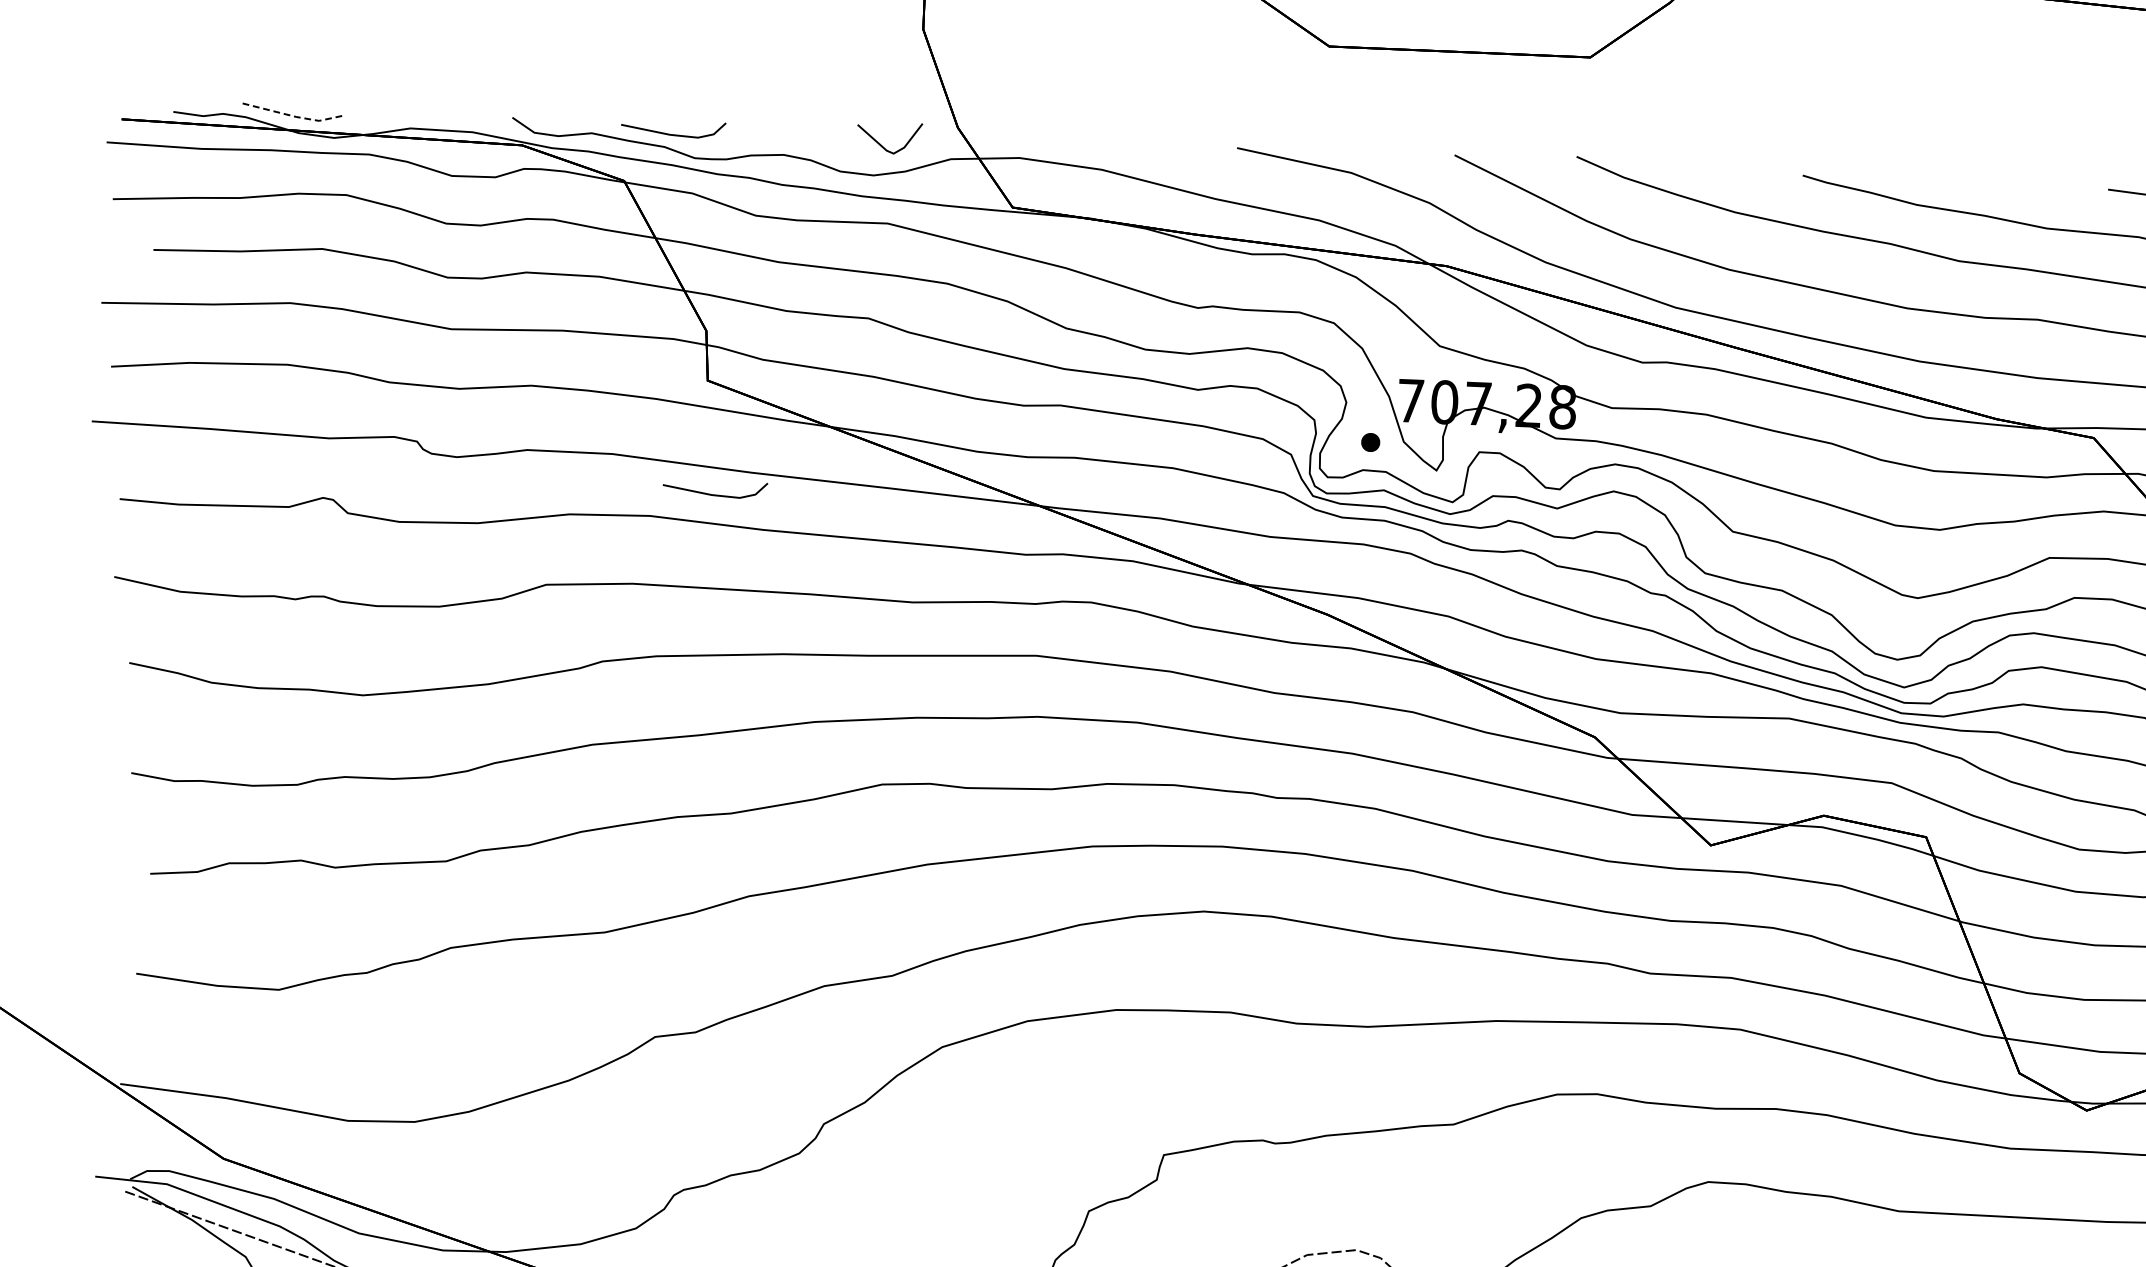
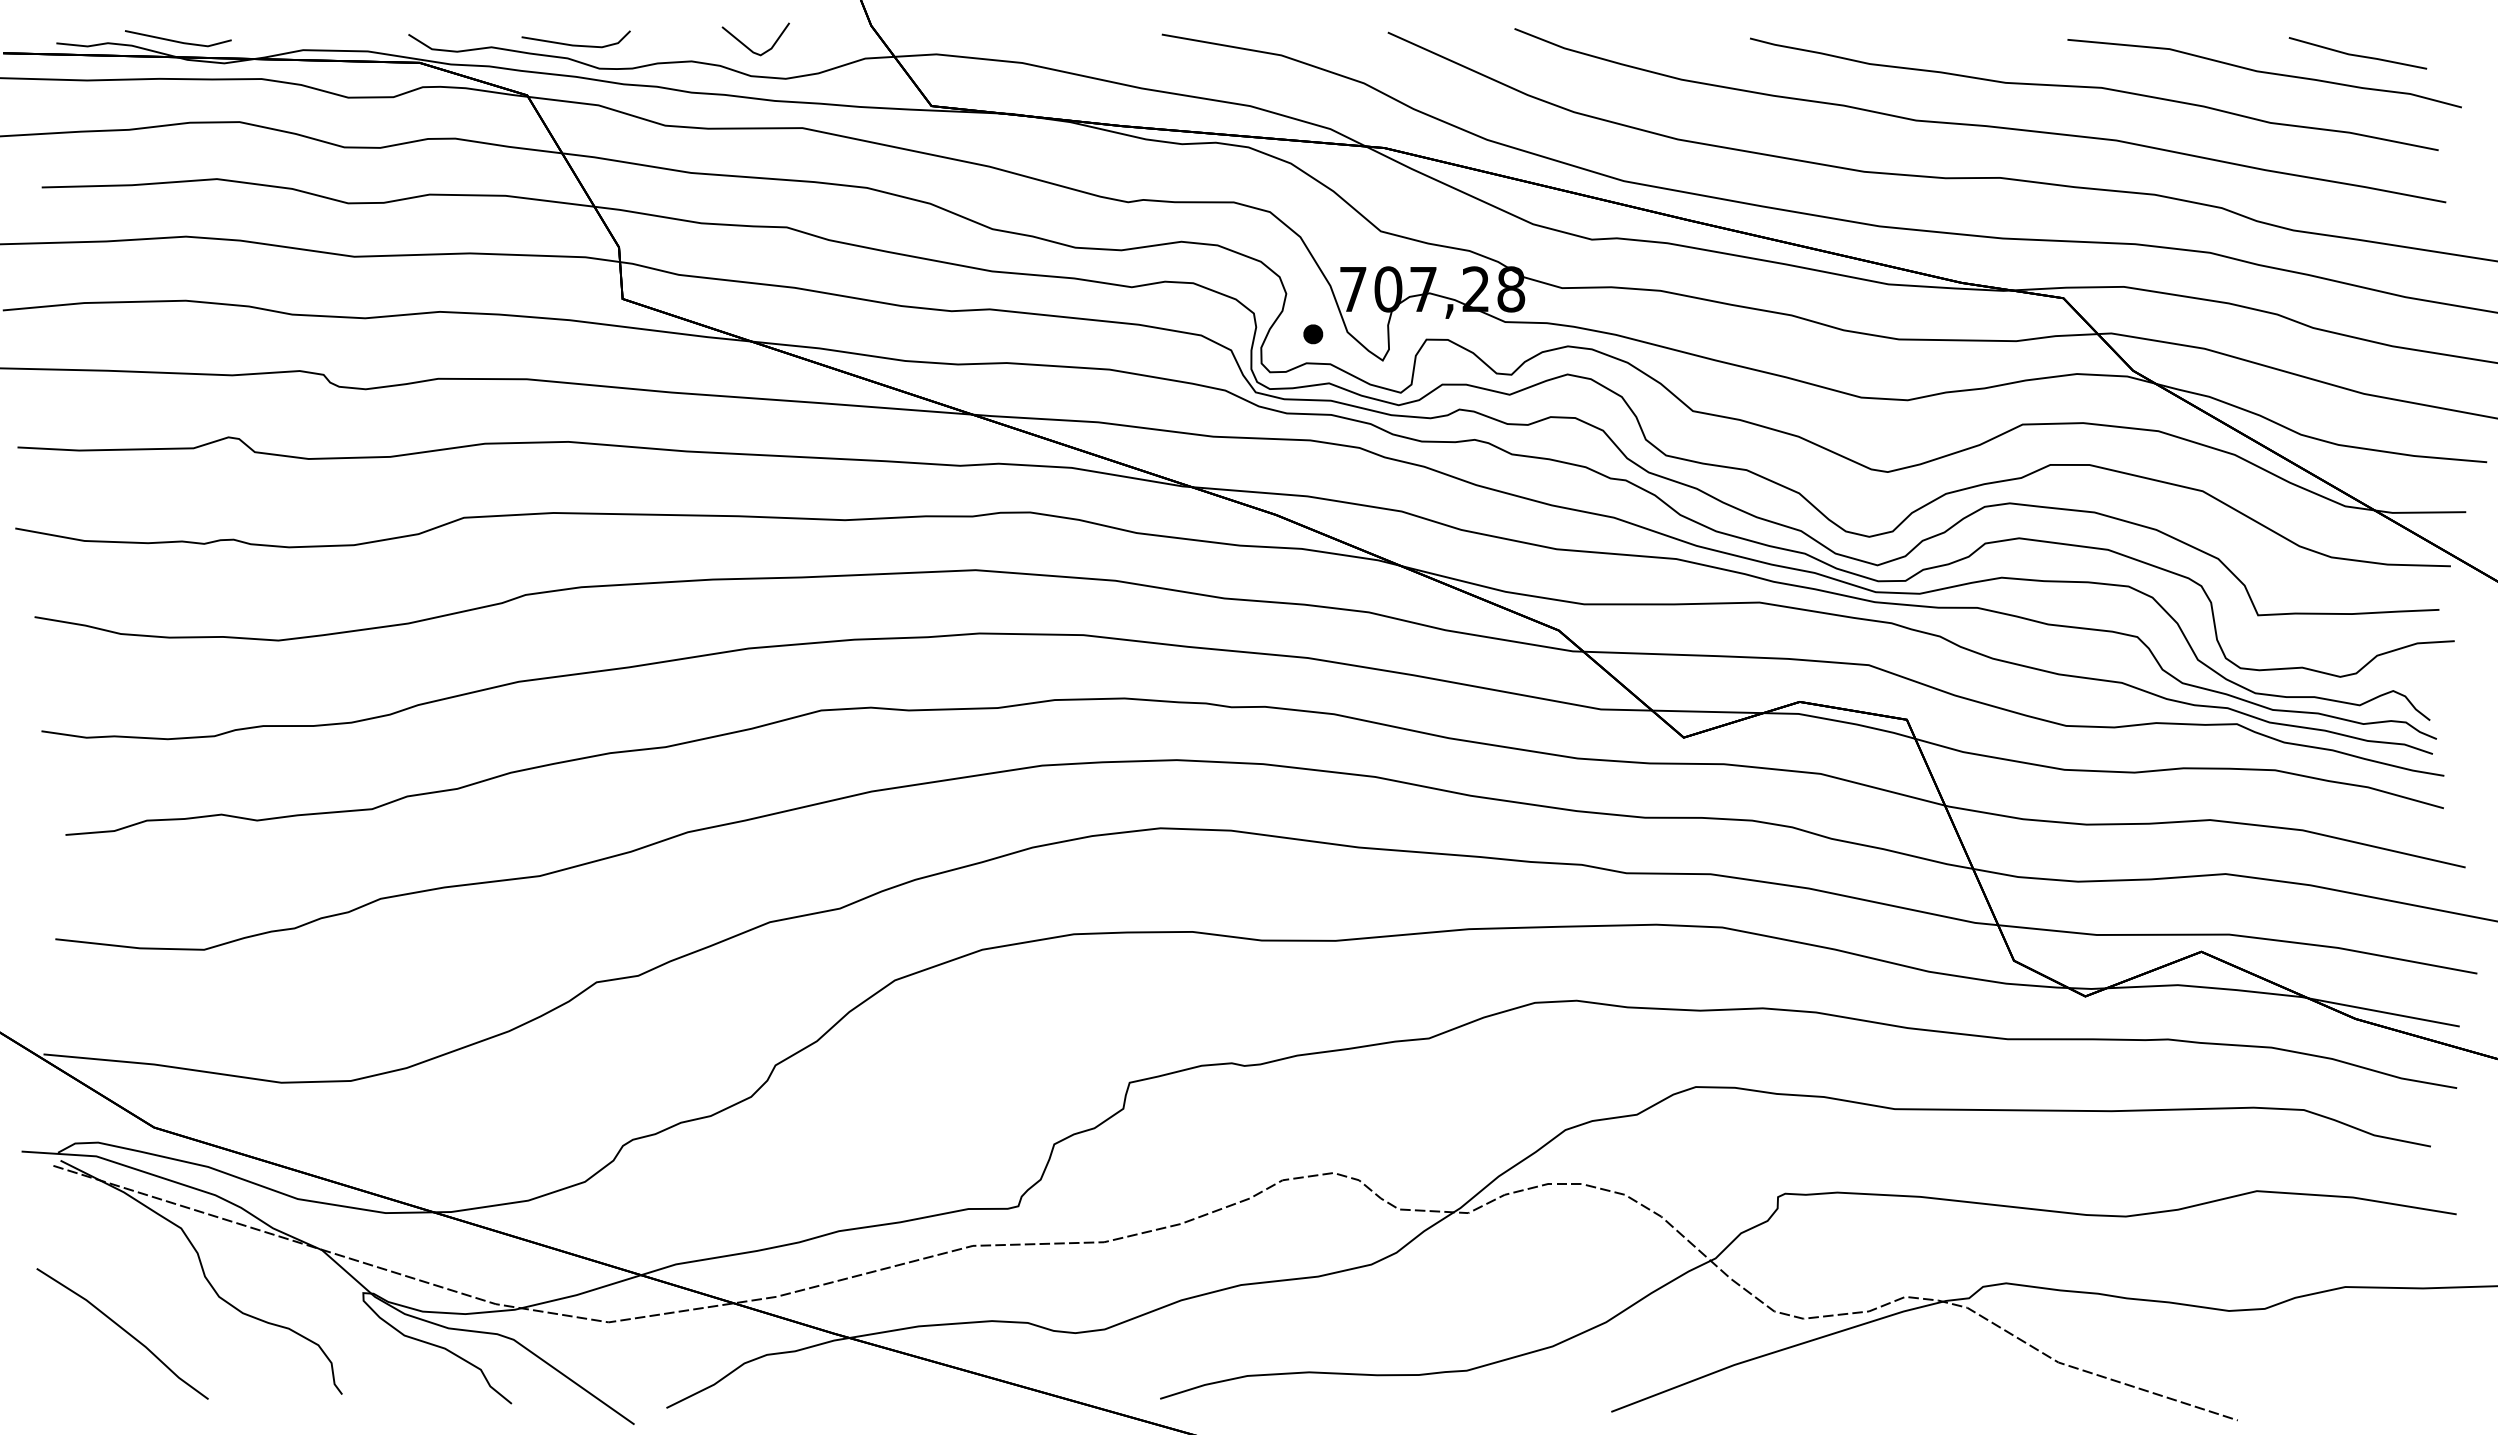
line: (291, 116) -> (179, 42), dashed -> solid
line: (884, 146) -> (750, 48), moved
line: (714, 494) -> (634, 416), removed

